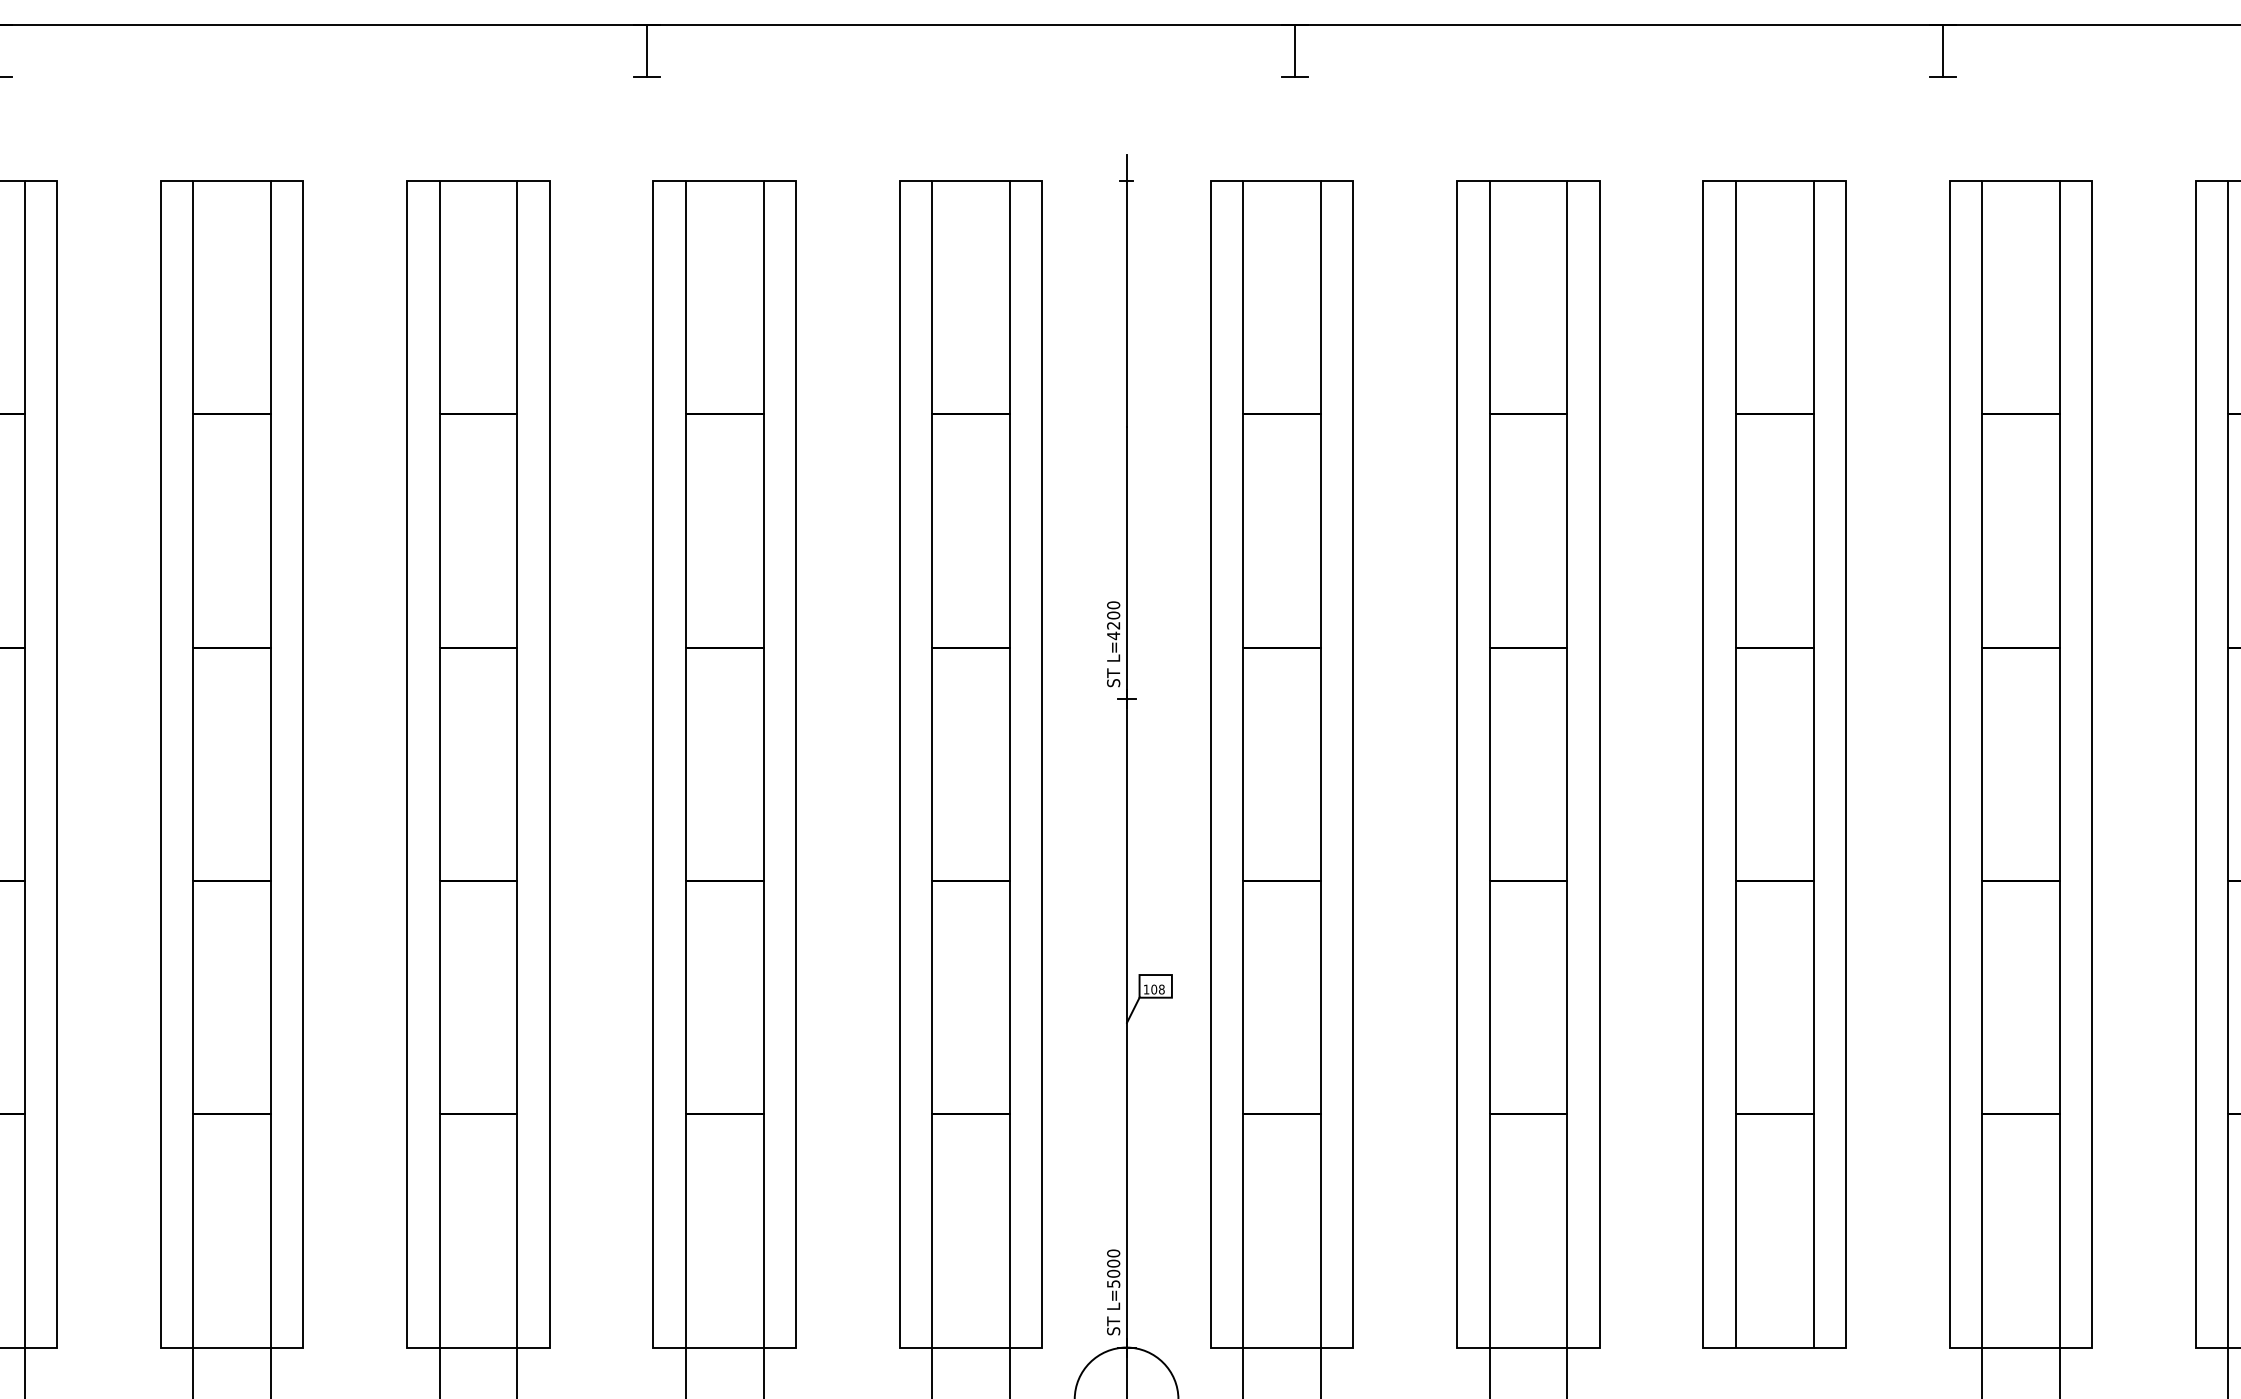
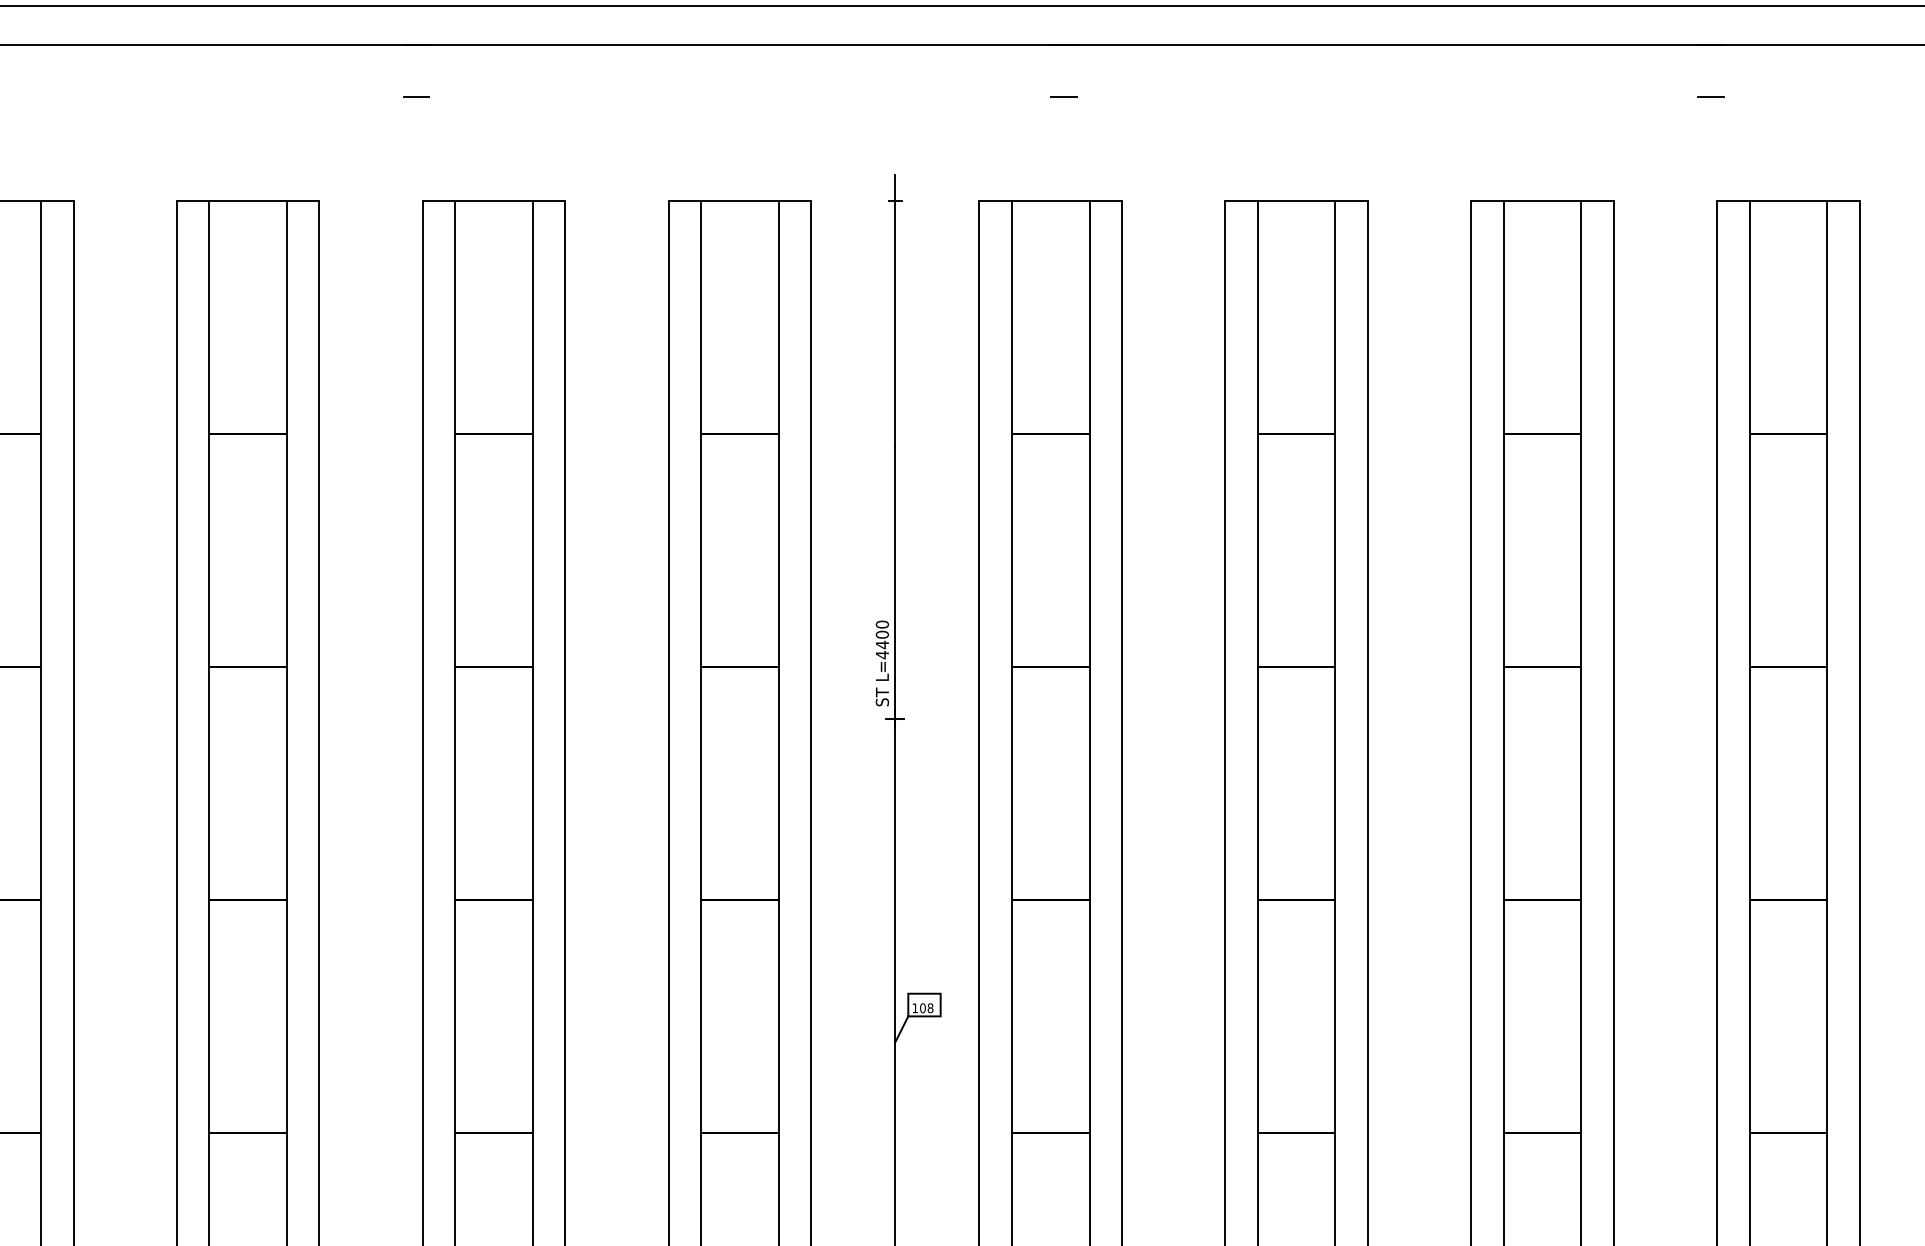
line: (646, 50) -> (416, 70), removed
line: (1295, 50) -> (1063, 70), removed
line: (1943, 50) -> (1710, 70), removed
text: (1113, 625) -> (882, 644), L=4200 -> L=4400

